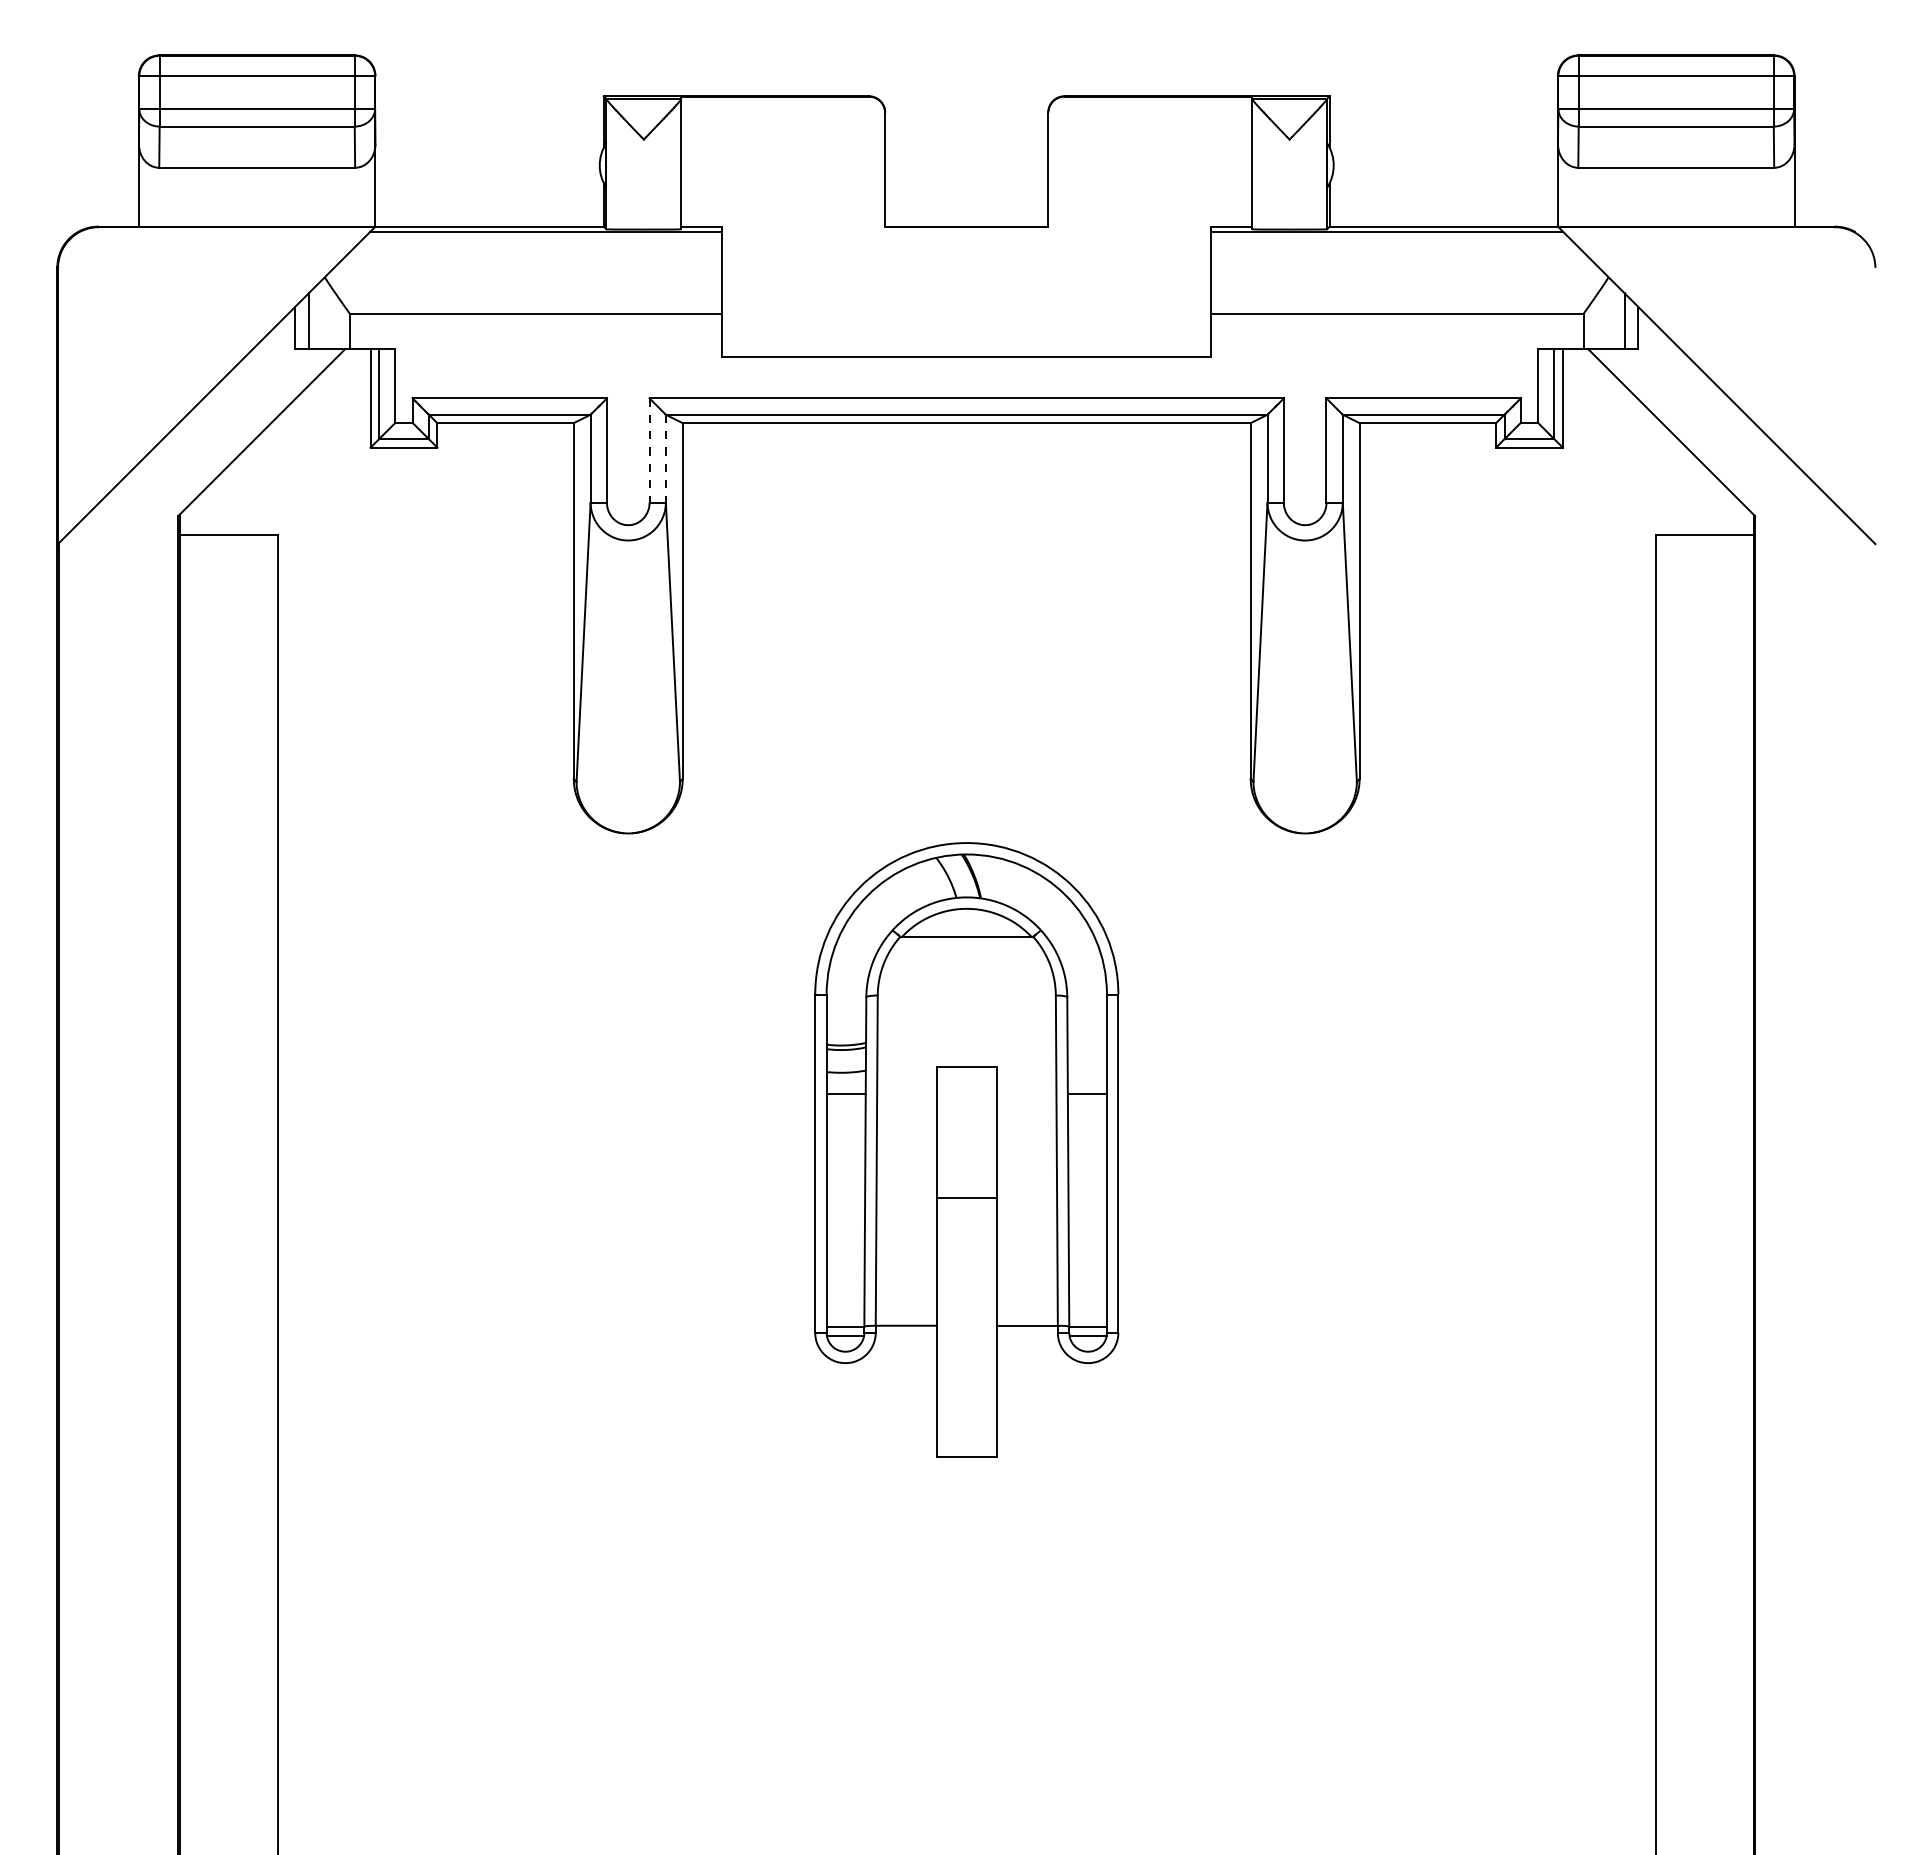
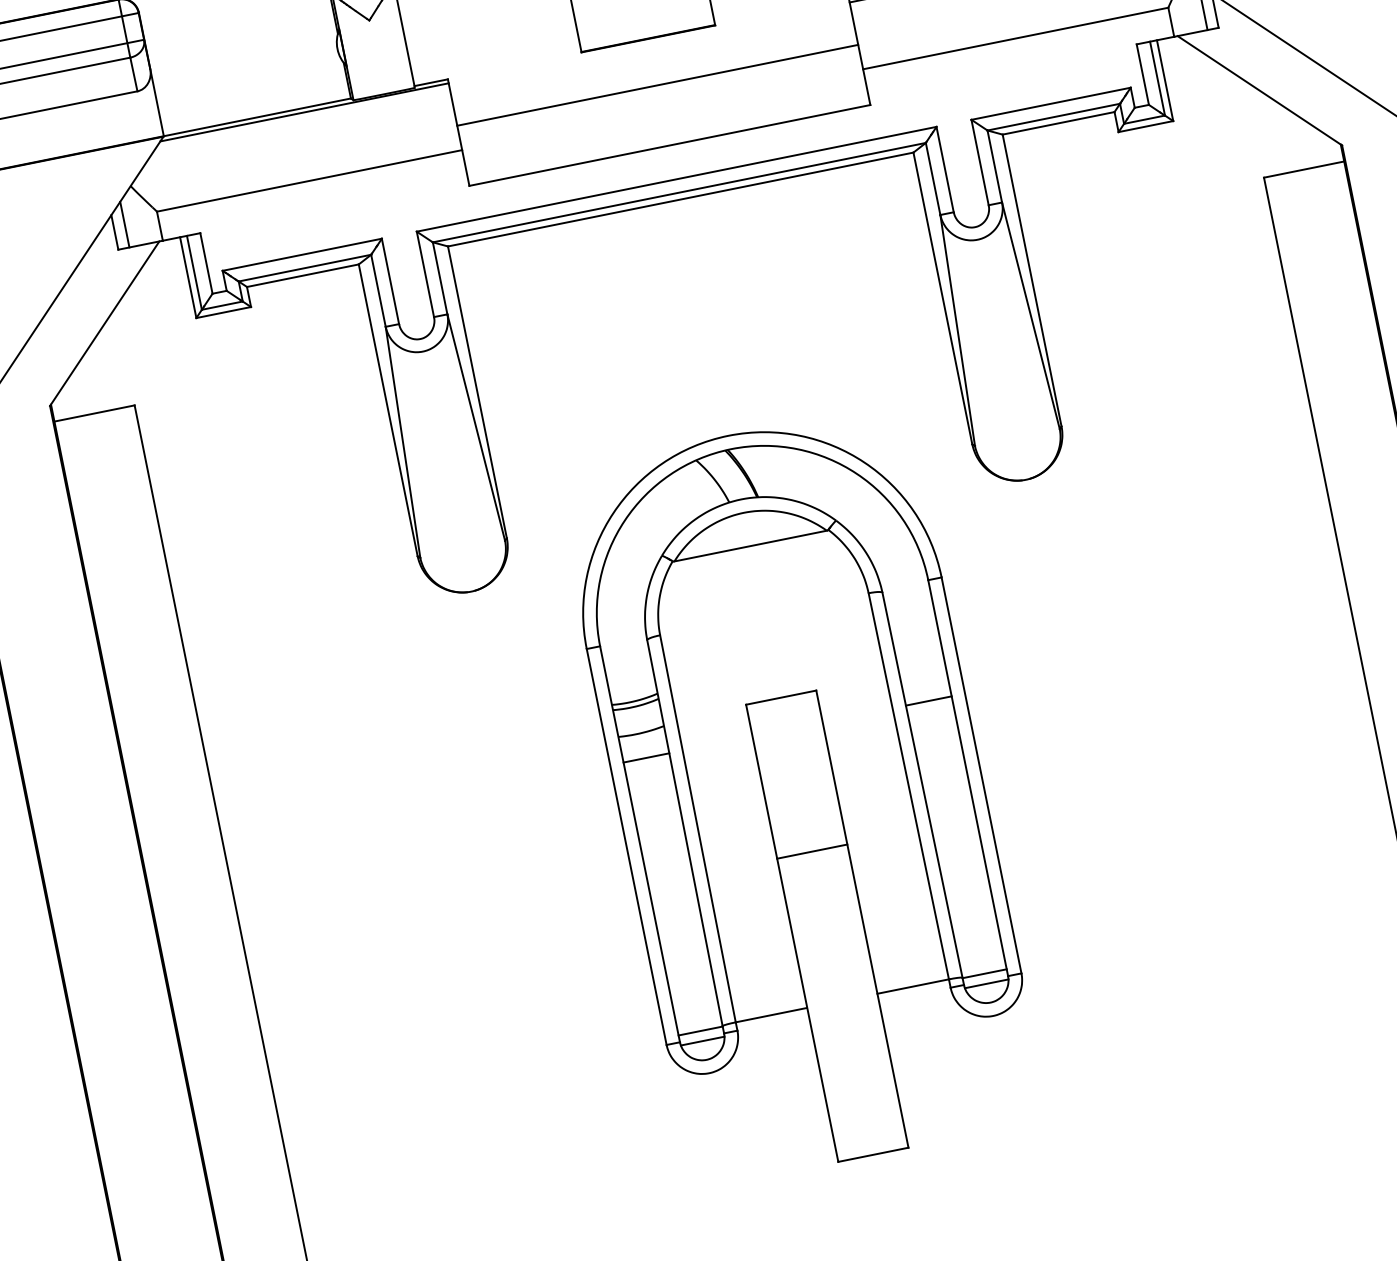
line: (966, 283) -> (657, 85), added
line: (649, 451) -> (425, 275), dashed -> solid
line: (665, 458) -> (439, 278), dashed -> solid
part: (966, 1149) -> (800, 794), size x1.43

